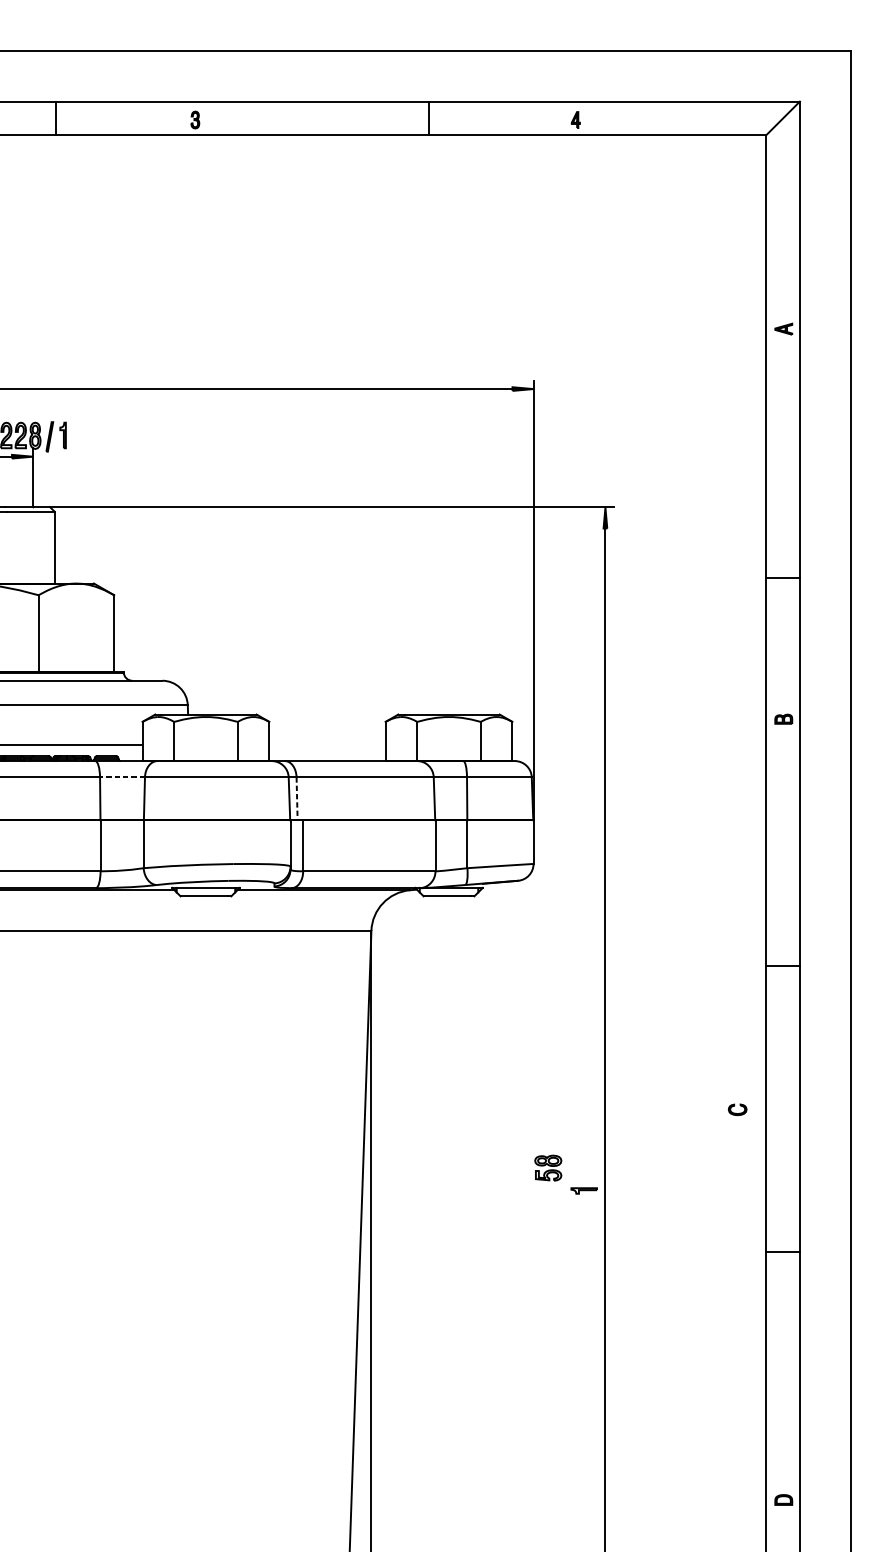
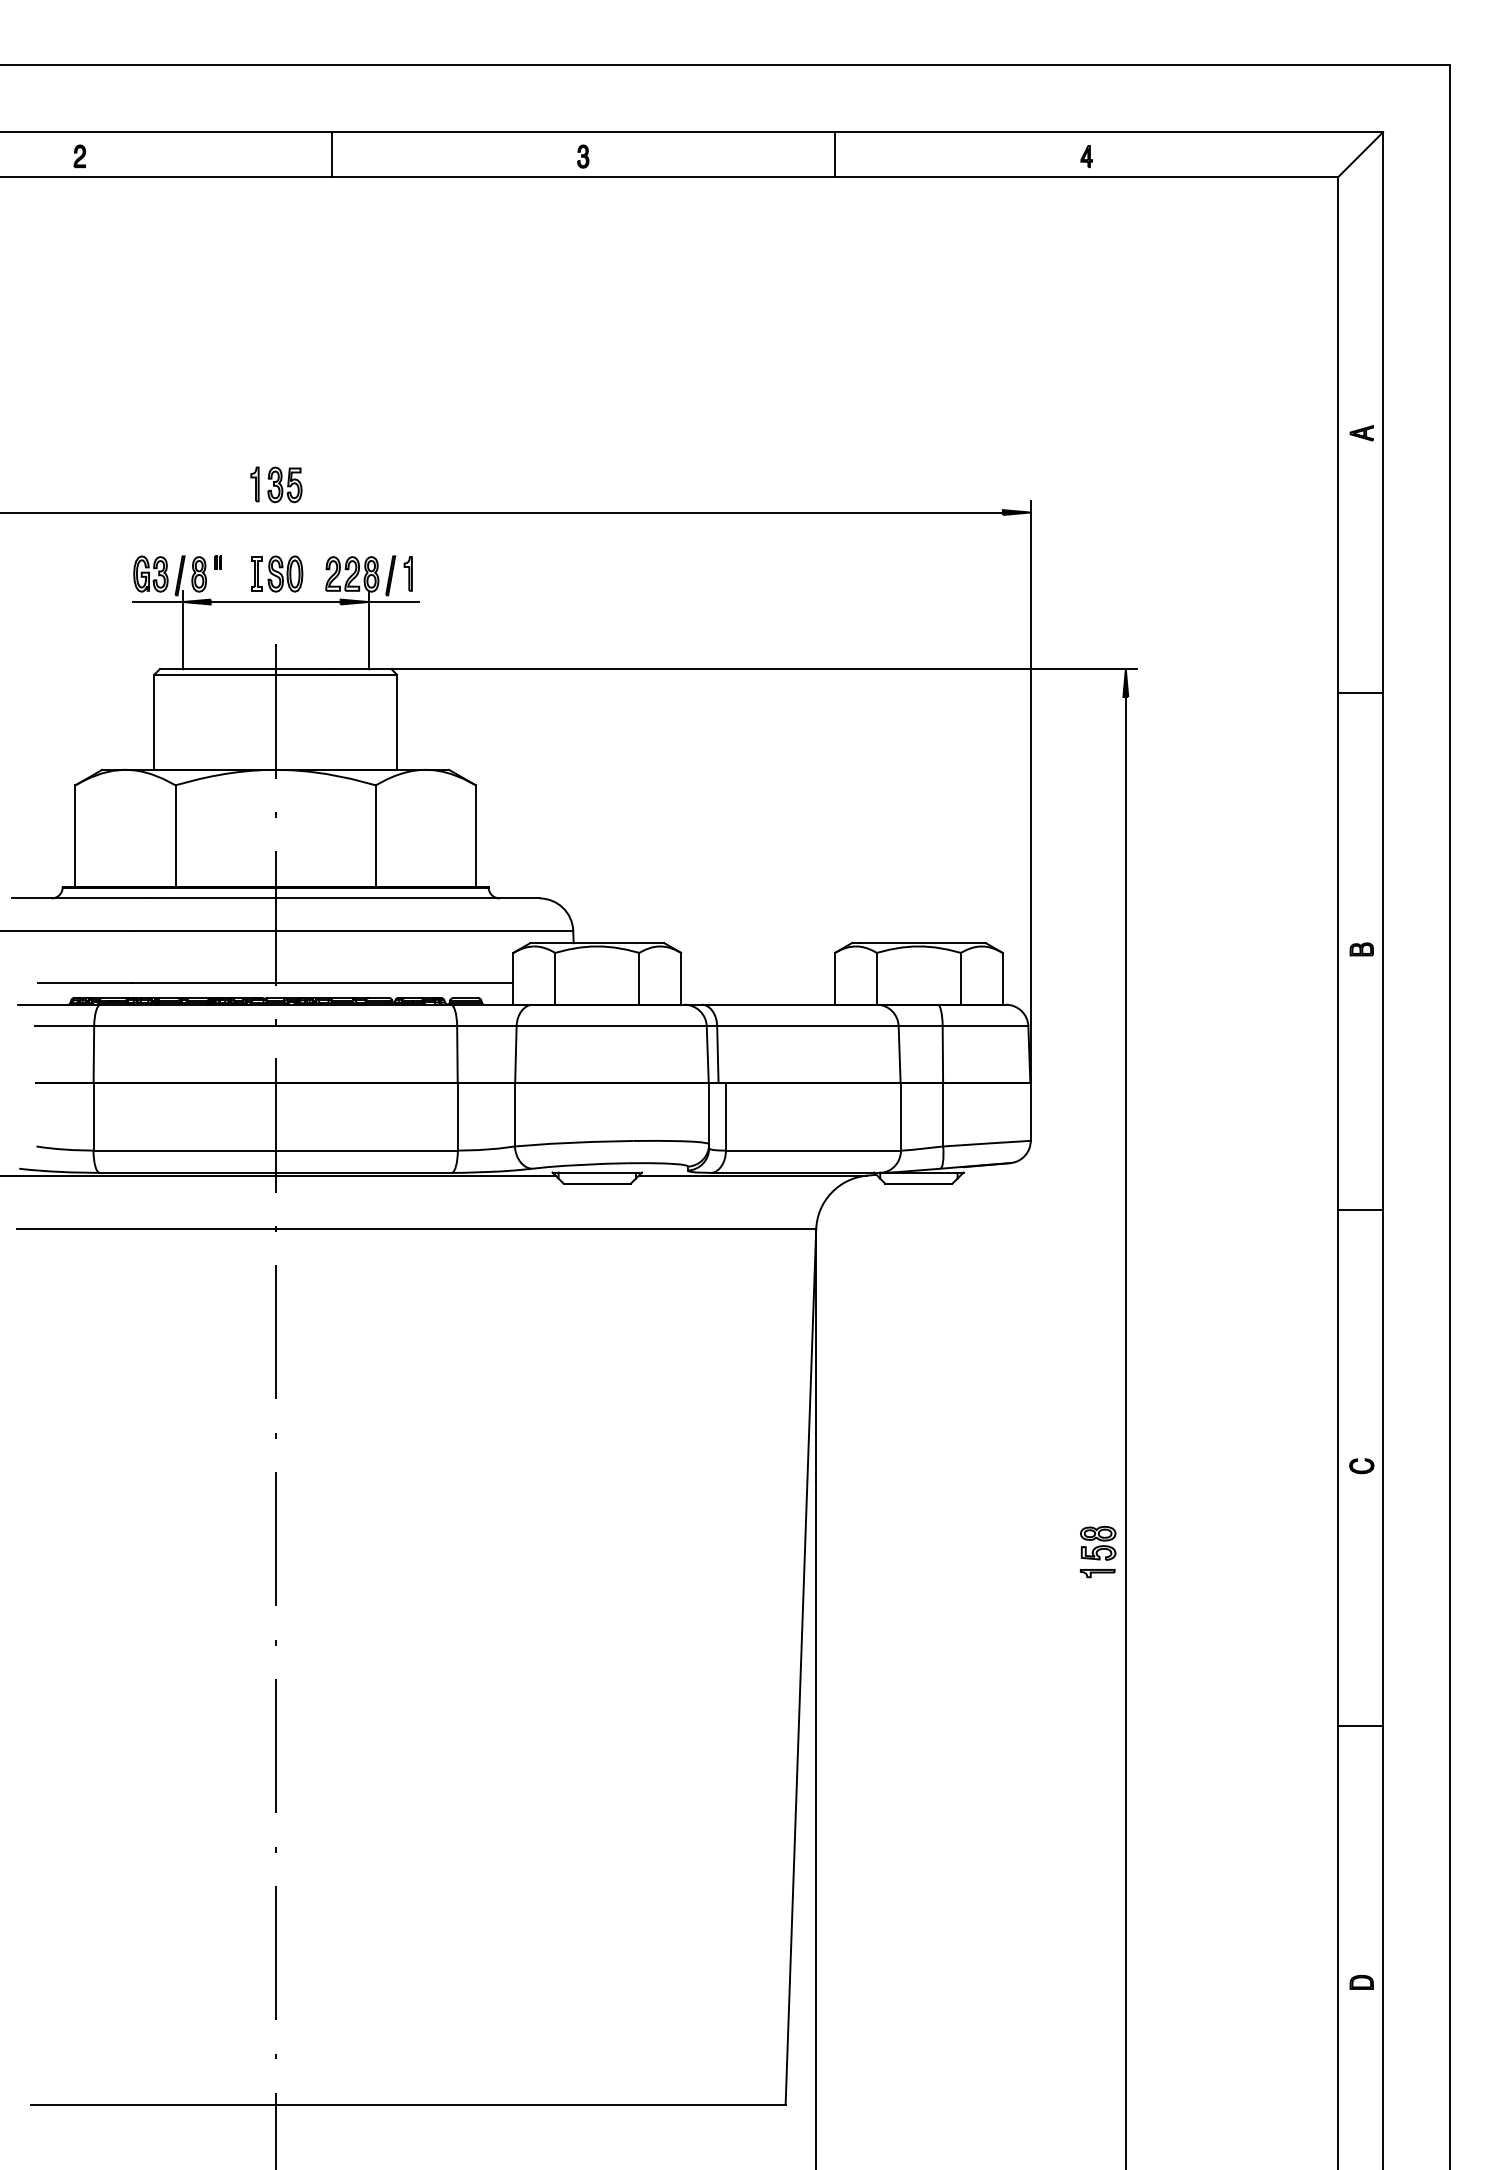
line: (55, 118) -> (331, 154), moved
line: (428, 118) -> (834, 154), moved
line: (51, 457) -> (393, 602), added
line: (782, 577) -> (1360, 693), moved
line: (122, 777) -> (486, 1026), dashed -> solid
line: (296, 799) -> (717, 1055), dashed -> solid
line: (782, 965) -> (1360, 1209), moved
part: (737, 1110) -> (1361, 1466), moved
part: (548, 1167) -> (1098, 1542), moved
line: (782, 1252) -> (1360, 1726), moved

